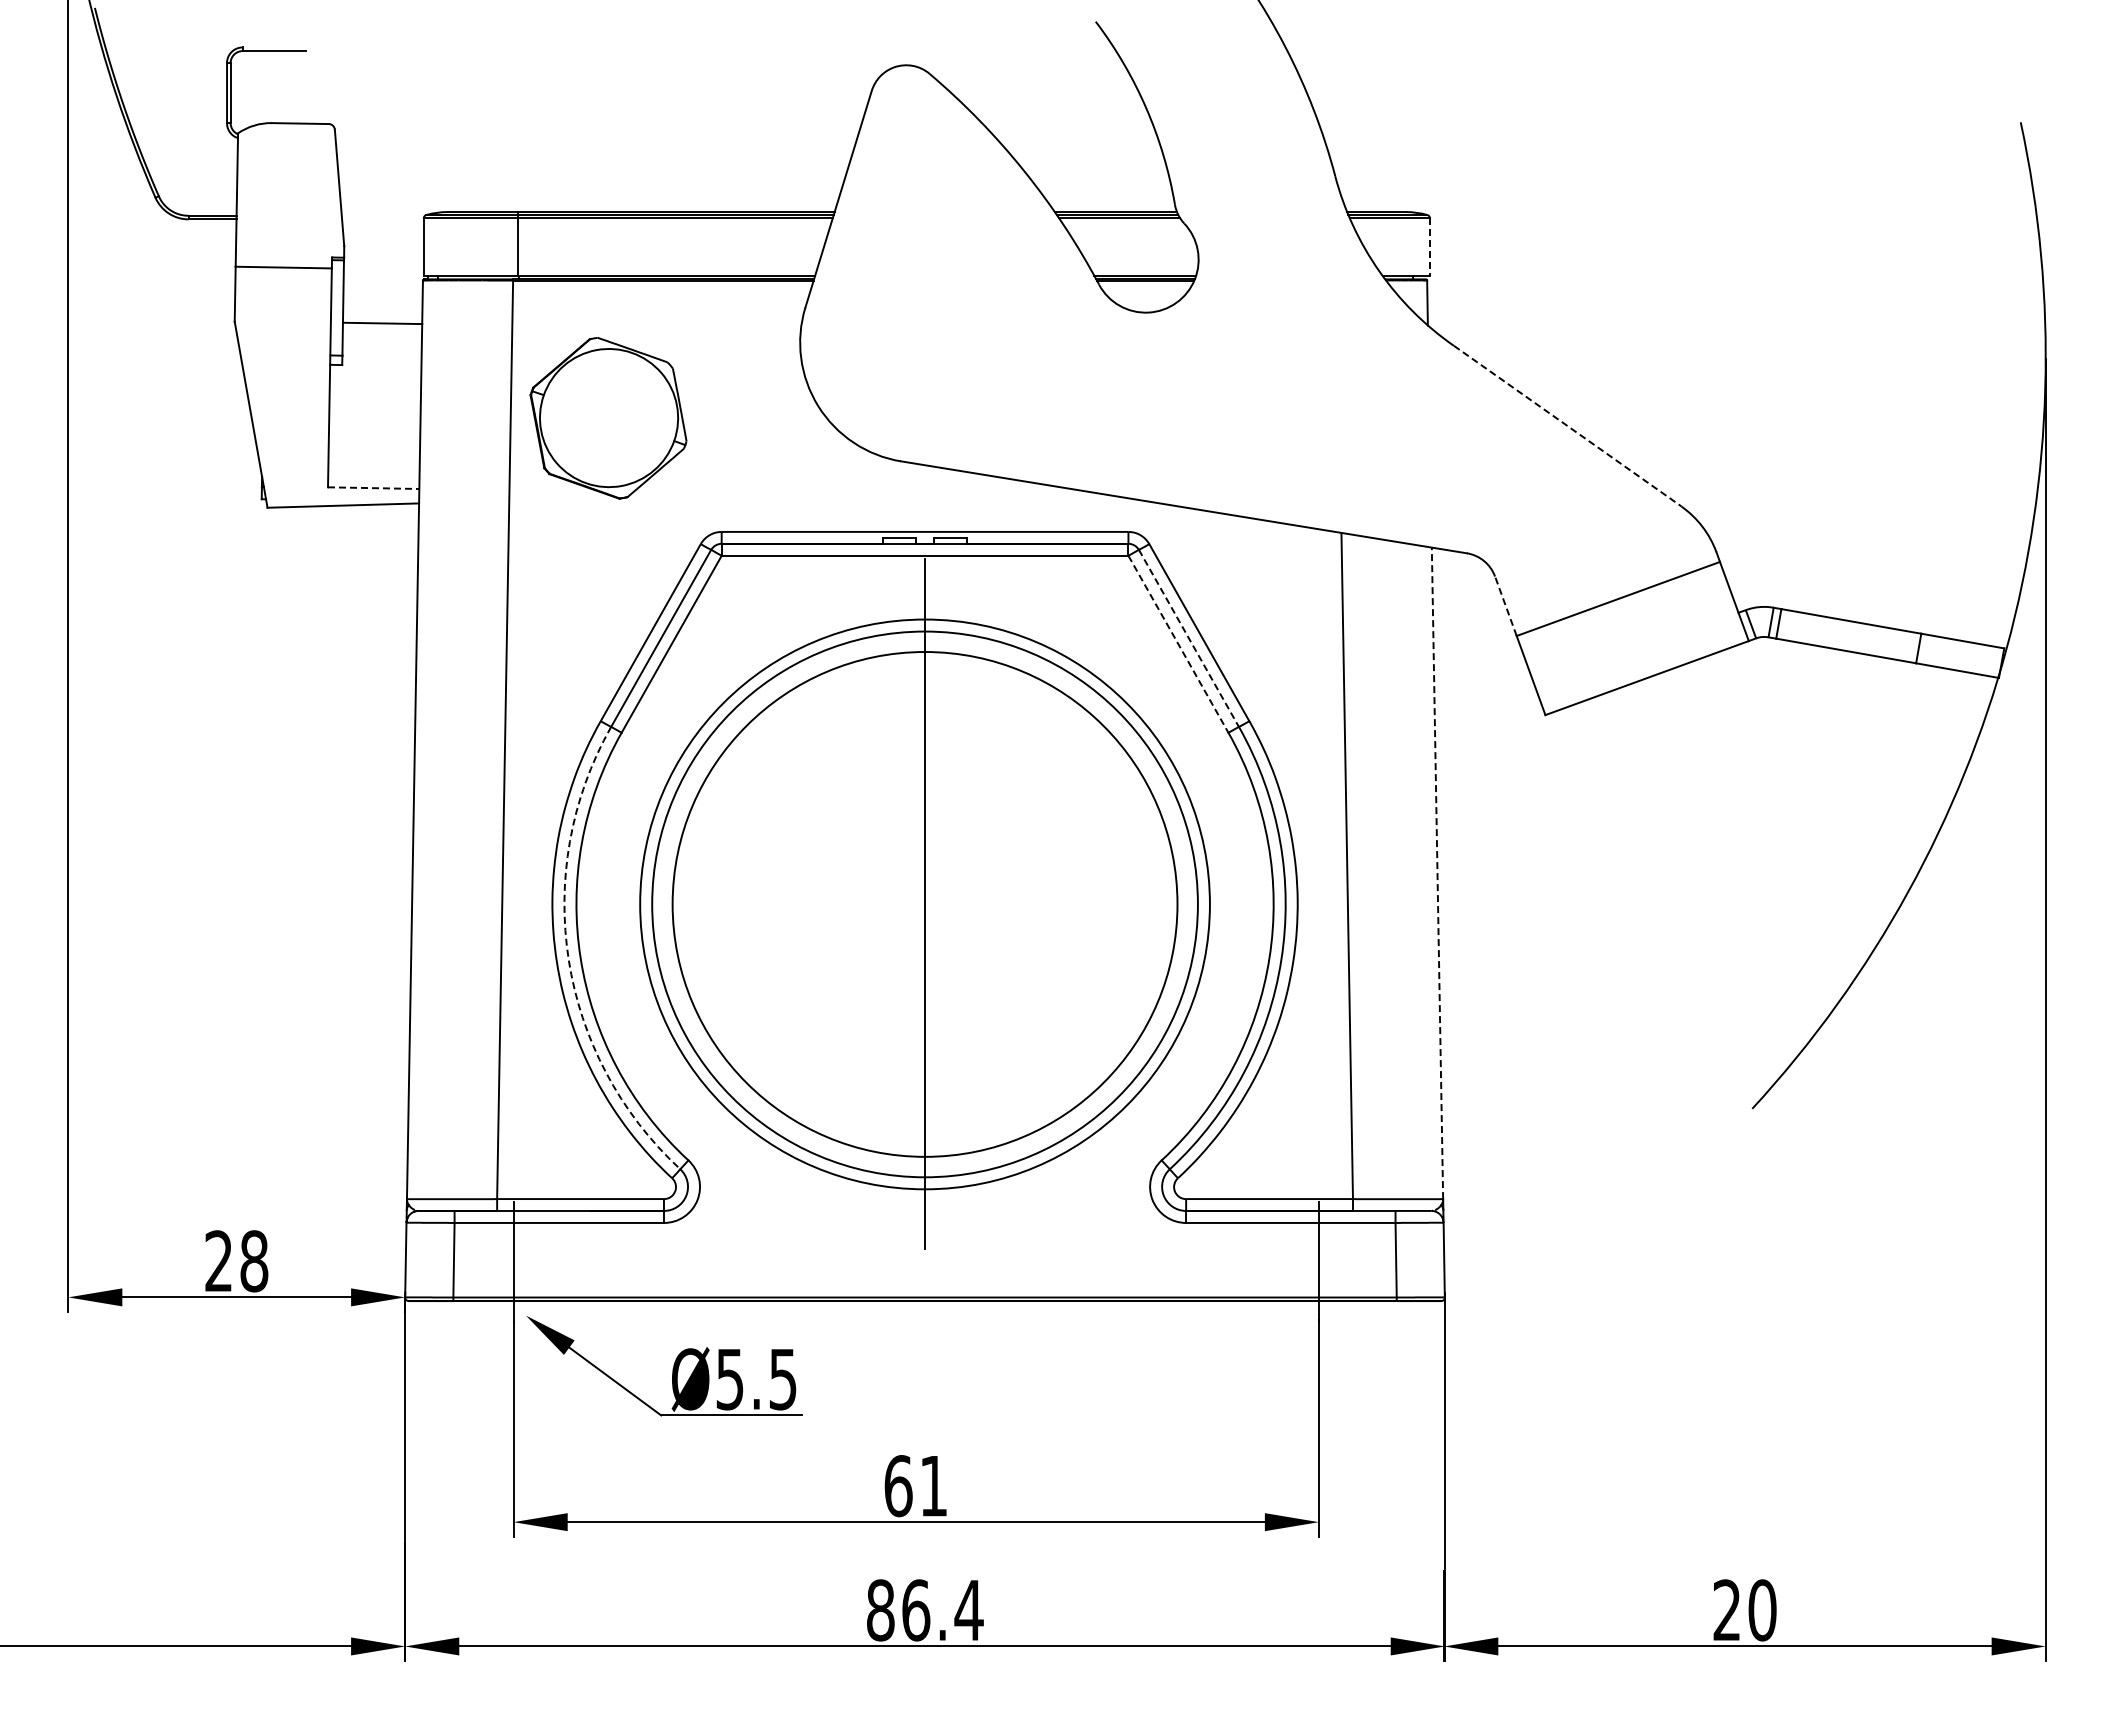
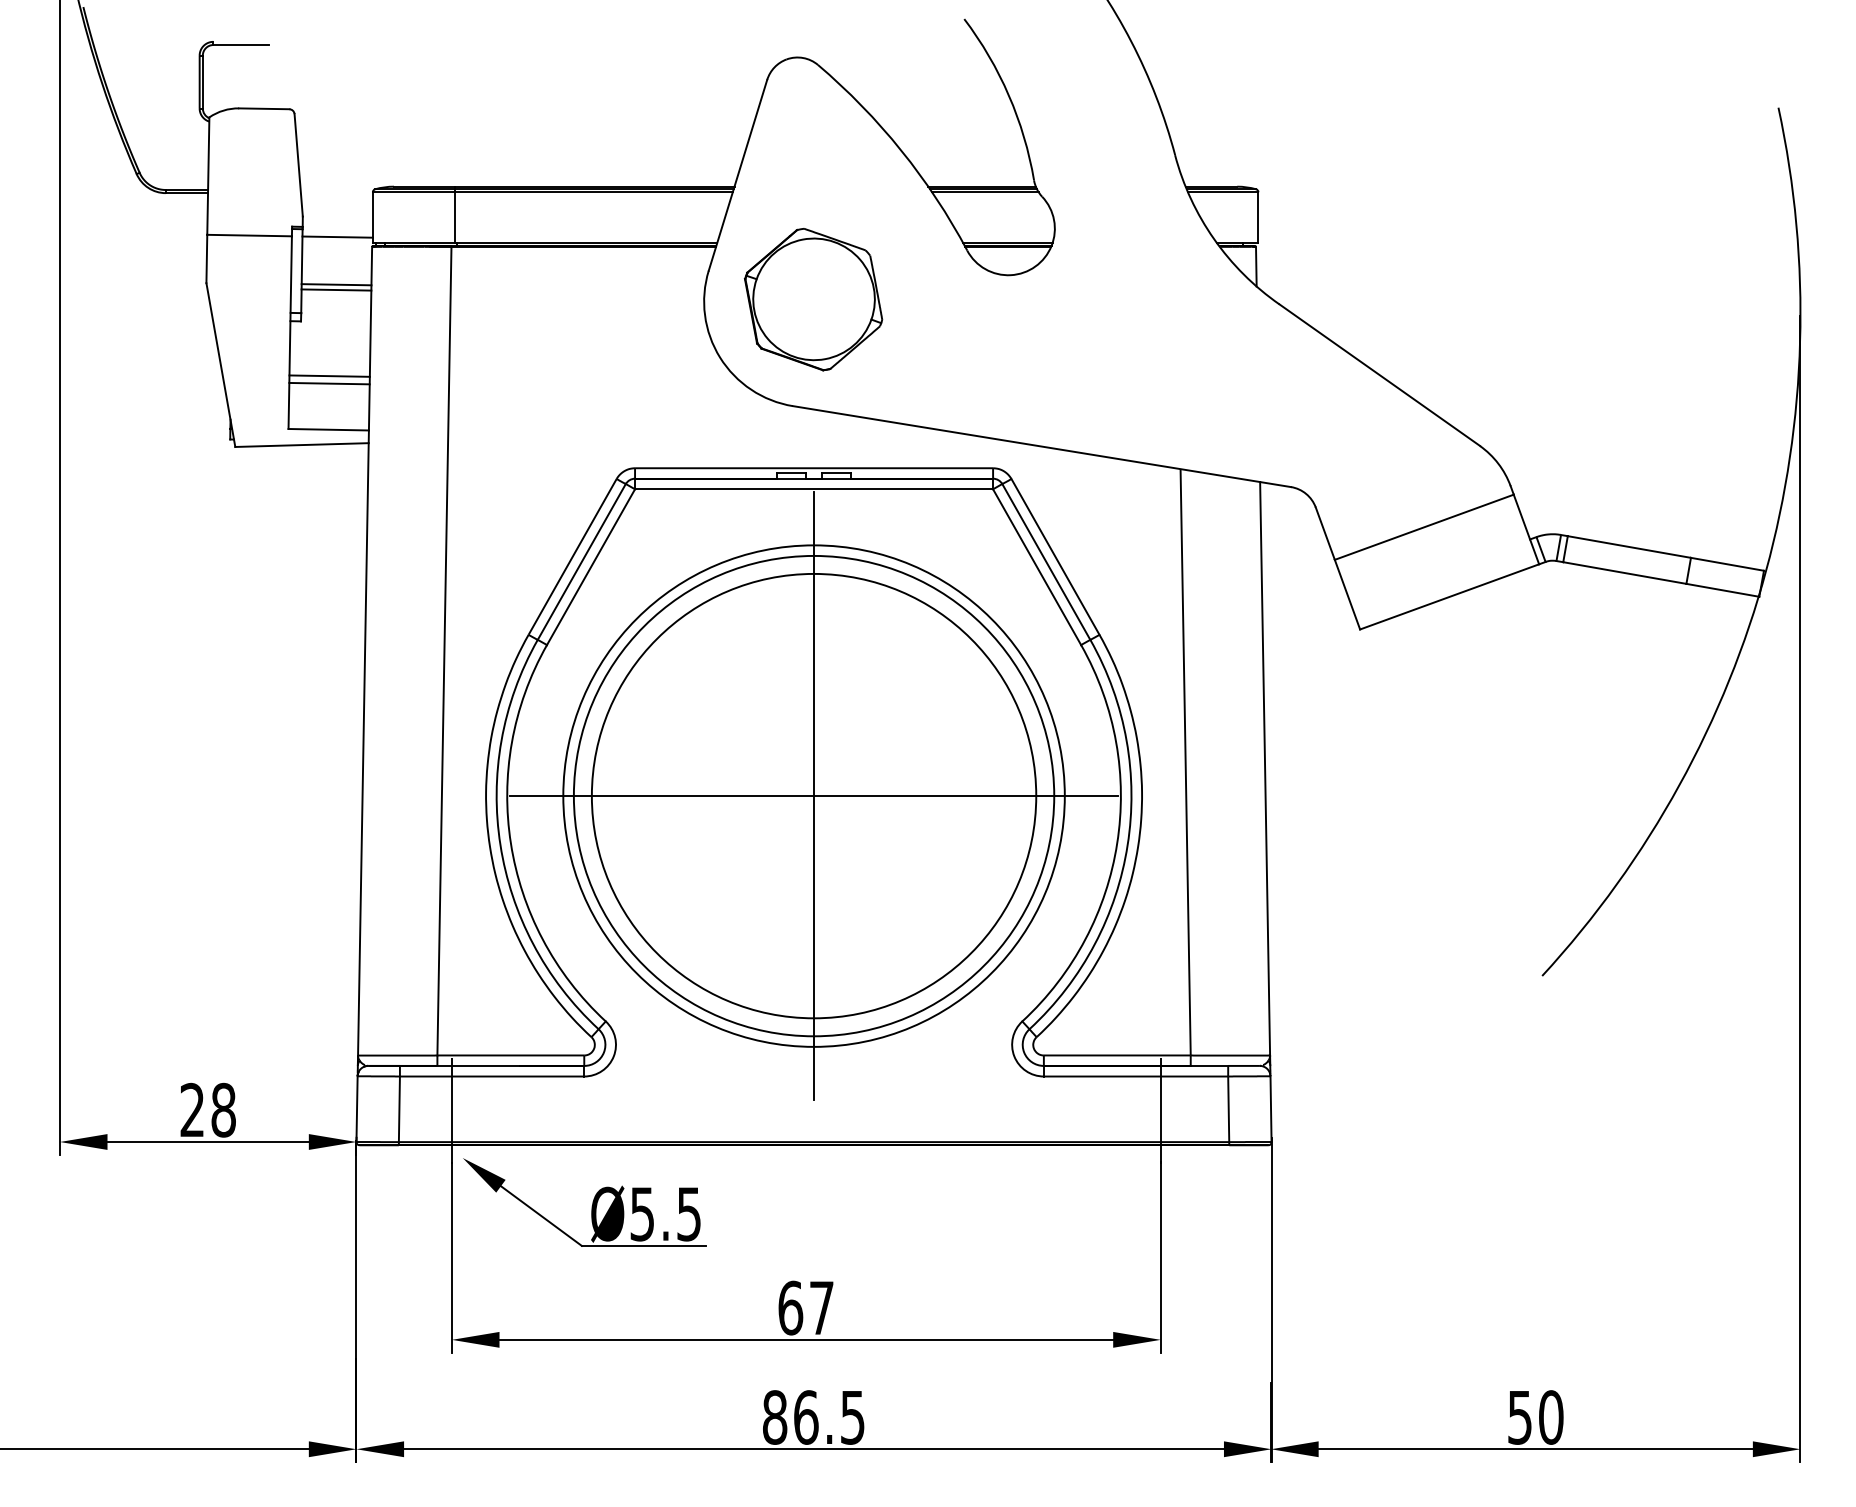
line: (1429, 247) -> (1258, 217), dashed -> solid
line: (383, 268) -> (337, 236), added
line: (382, 329) -> (336, 290), added
part: (608, 418) -> (813, 299), moved
line: (1568, 426) -> (1380, 375), dashed -> solid
line: (374, 427) -> (329, 376), added
line: (374, 435) -> (329, 383), added
line: (373, 488) -> (328, 430), dashed -> solid
line: (1505, 606) -> (1324, 533), dashed -> solid
line: (1188, 638) -> (1045, 562), dashed -> solid
line: (1178, 644) -> (1037, 567), dashed -> solid
line: (1437, 873) -> (1265, 768), dashed -> solid
line: (925, 904) -> (814, 796), added
arc: (568, 960) -> (500, 845), dashed -> solid
text: (933, 1486) -> (821, 1308), 61 -> 67
text: (968, 1610) -> (852, 1417), 86.4 -> 86.5
text: (1726, 1610) -> (1519, 1417), 20 -> 50

